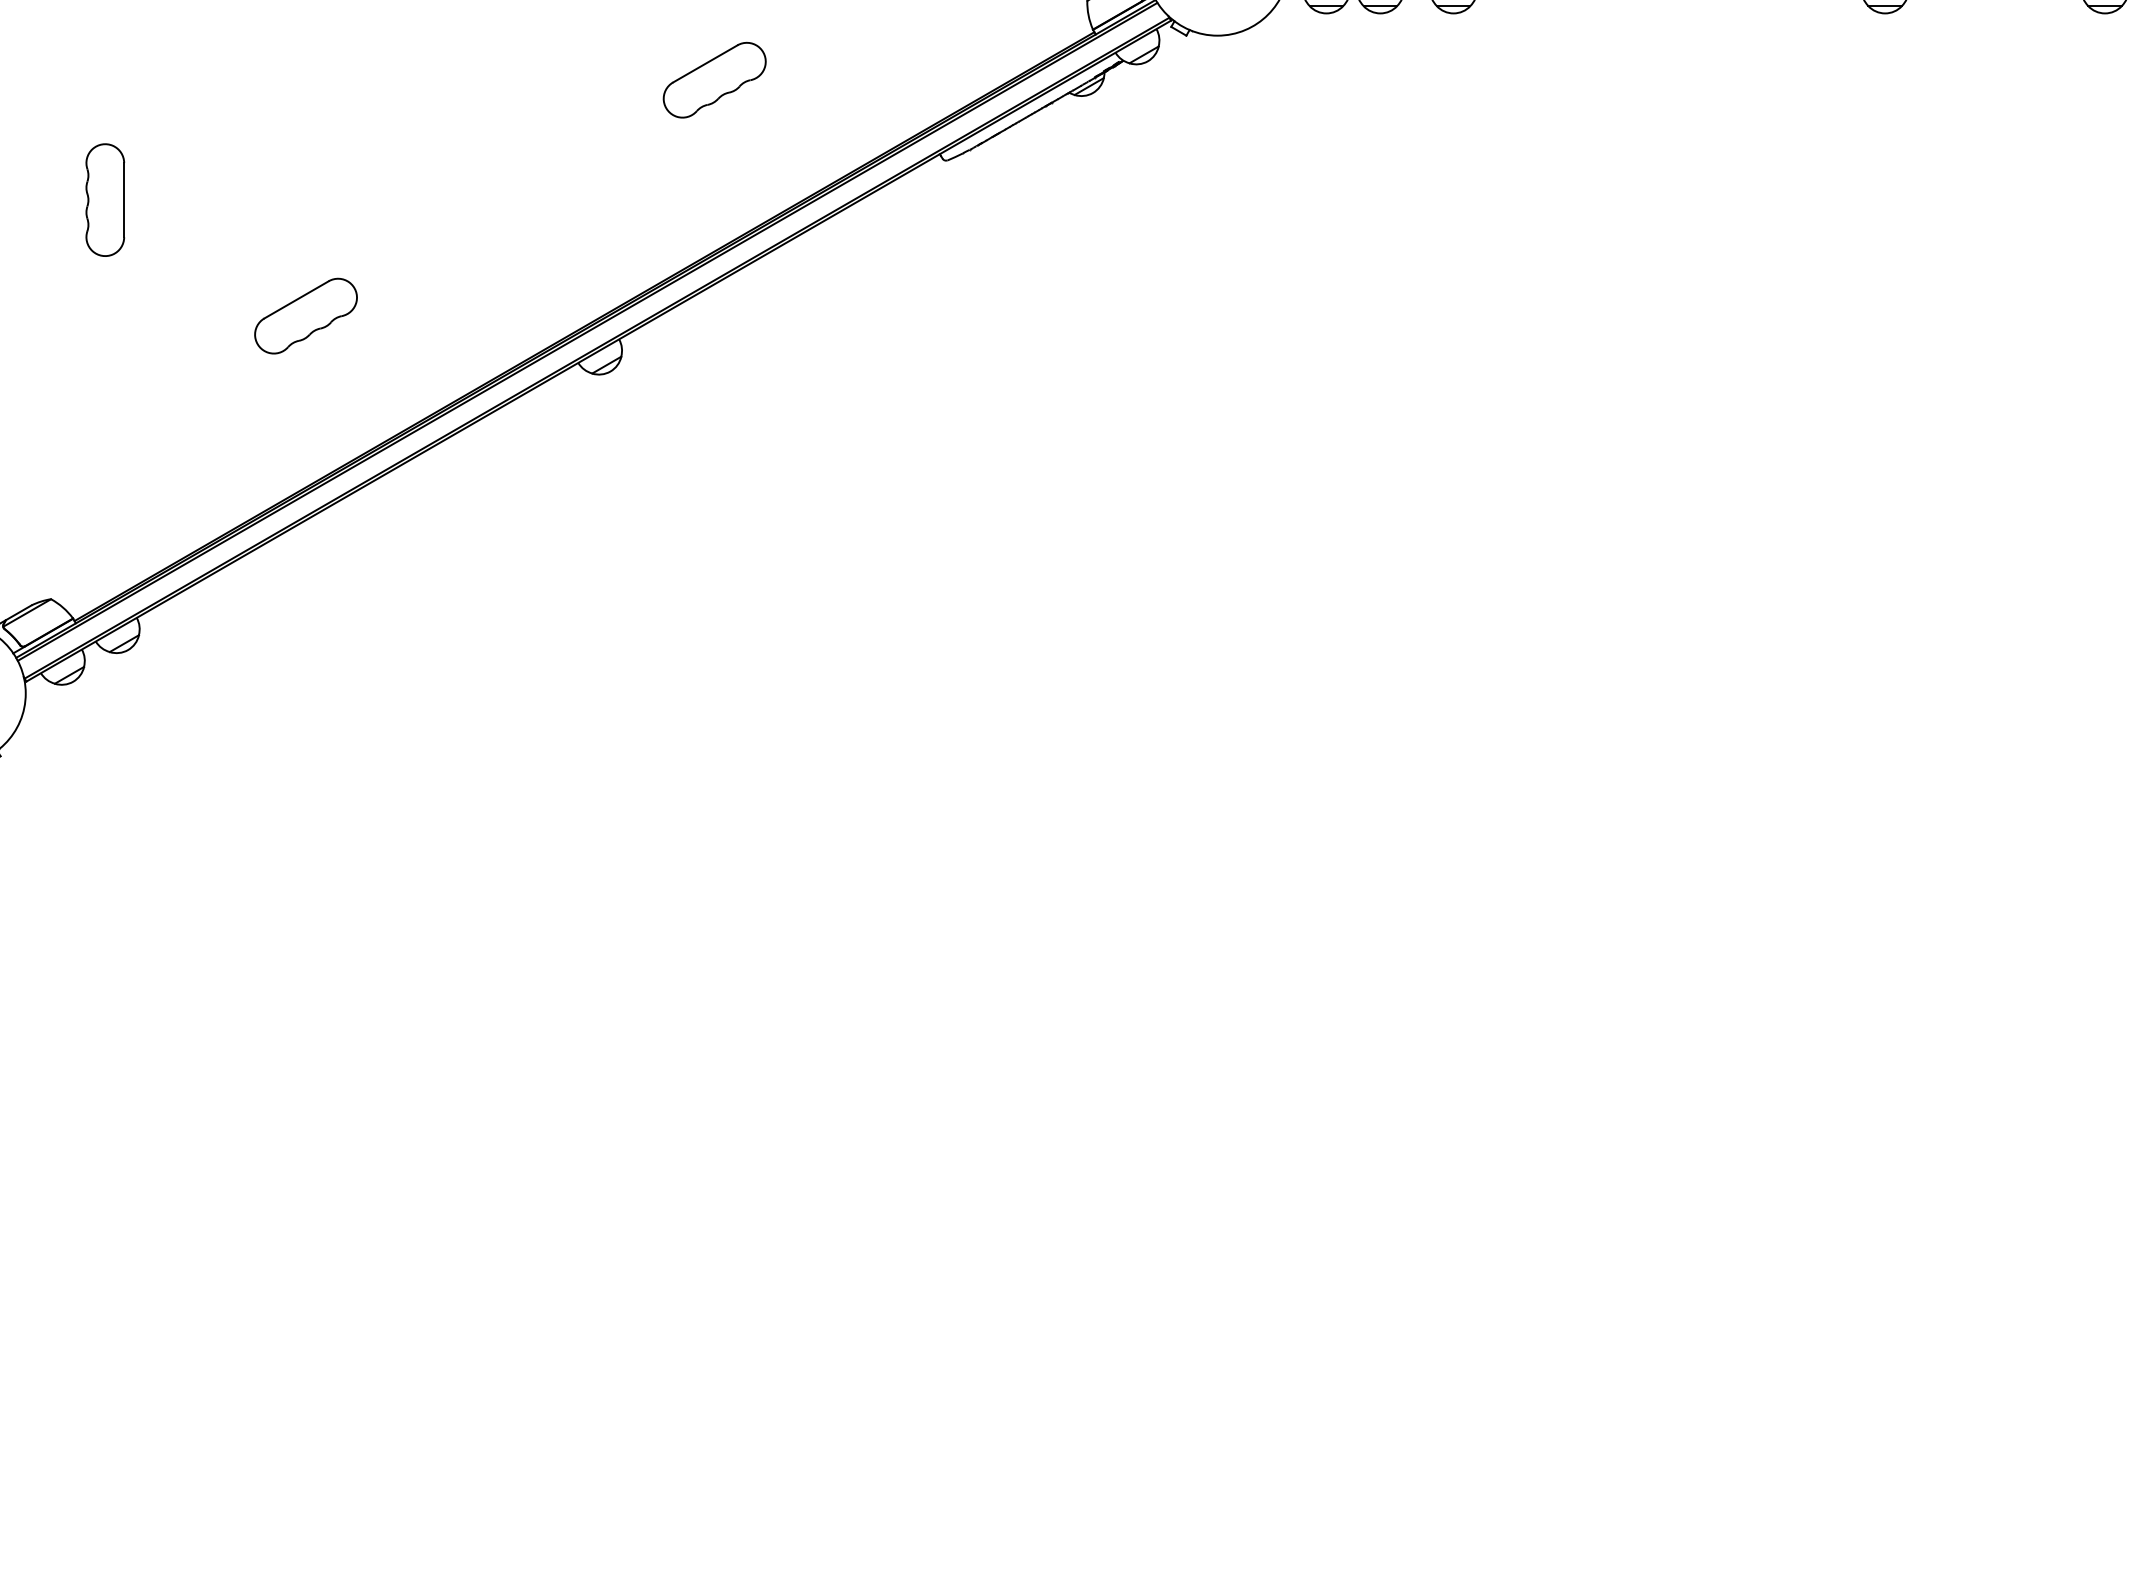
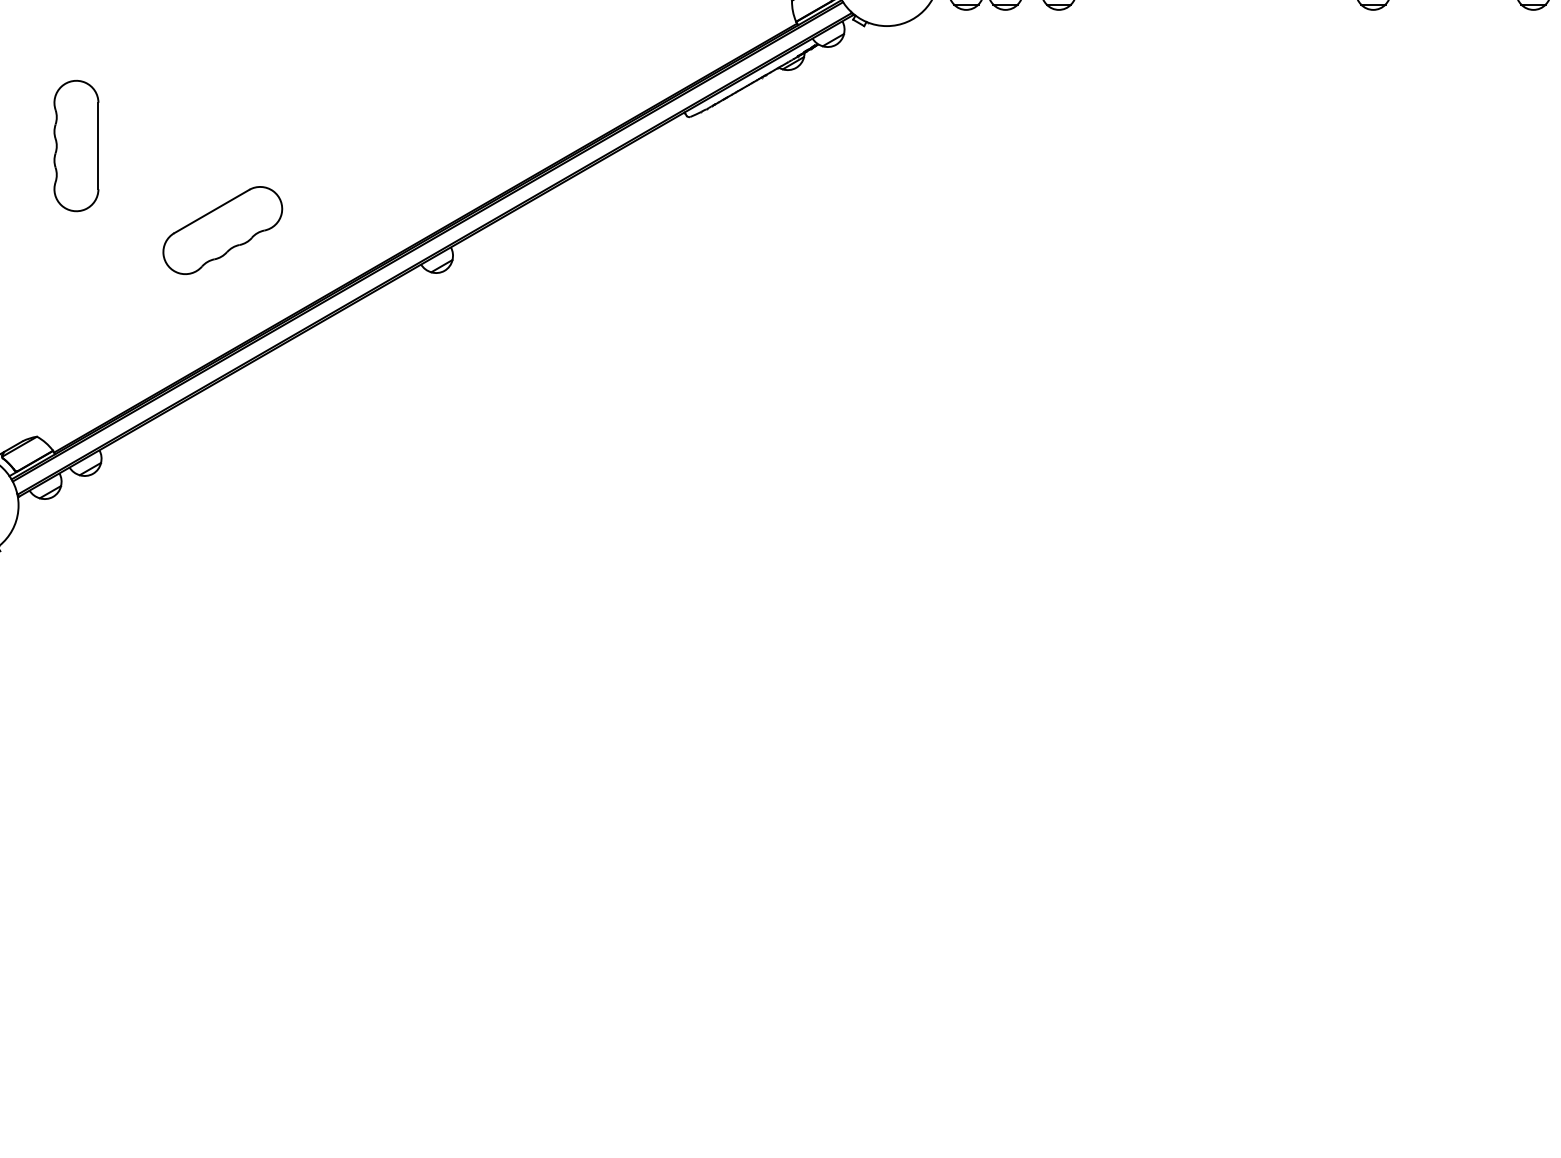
part: (714, 79) -> (520, 58), removed
part: (105, 199) -> (76, 145), size x1.6
part: (305, 315) -> (222, 230), size x1.6

